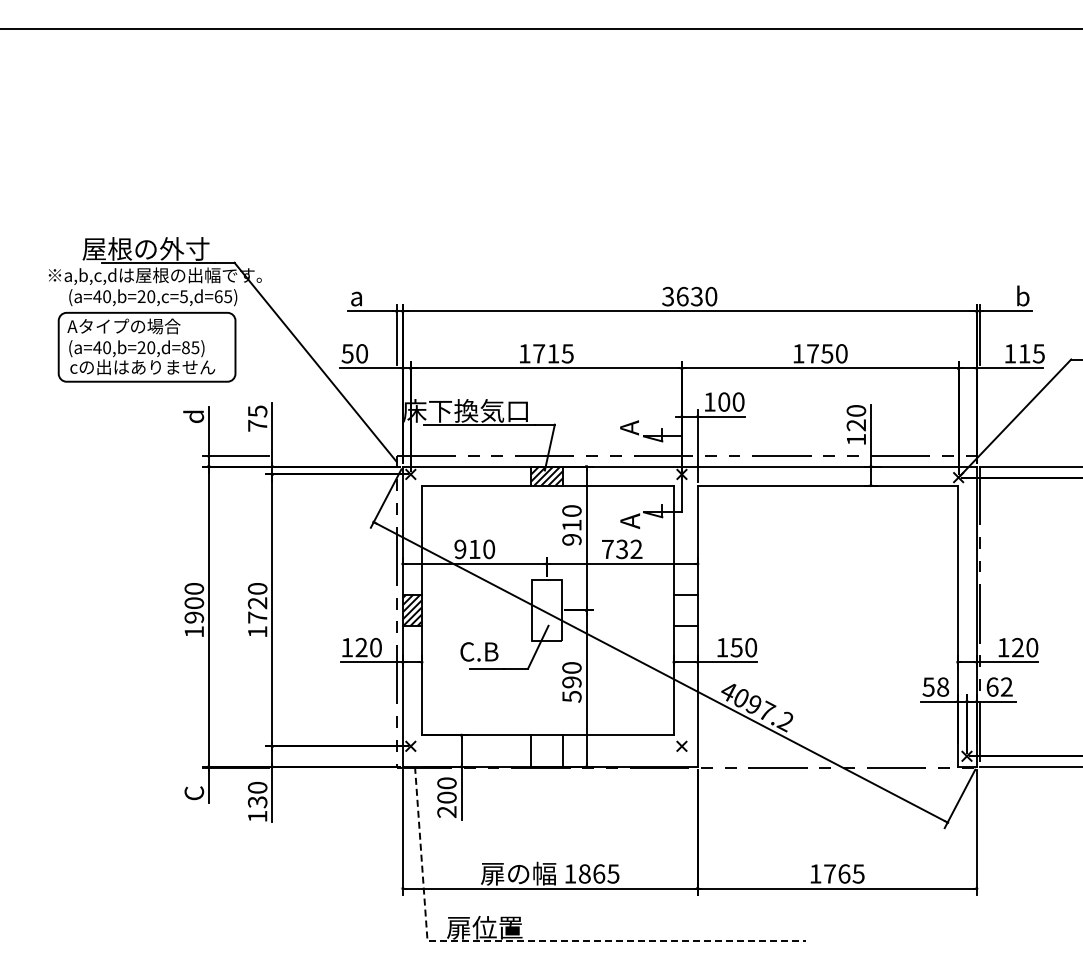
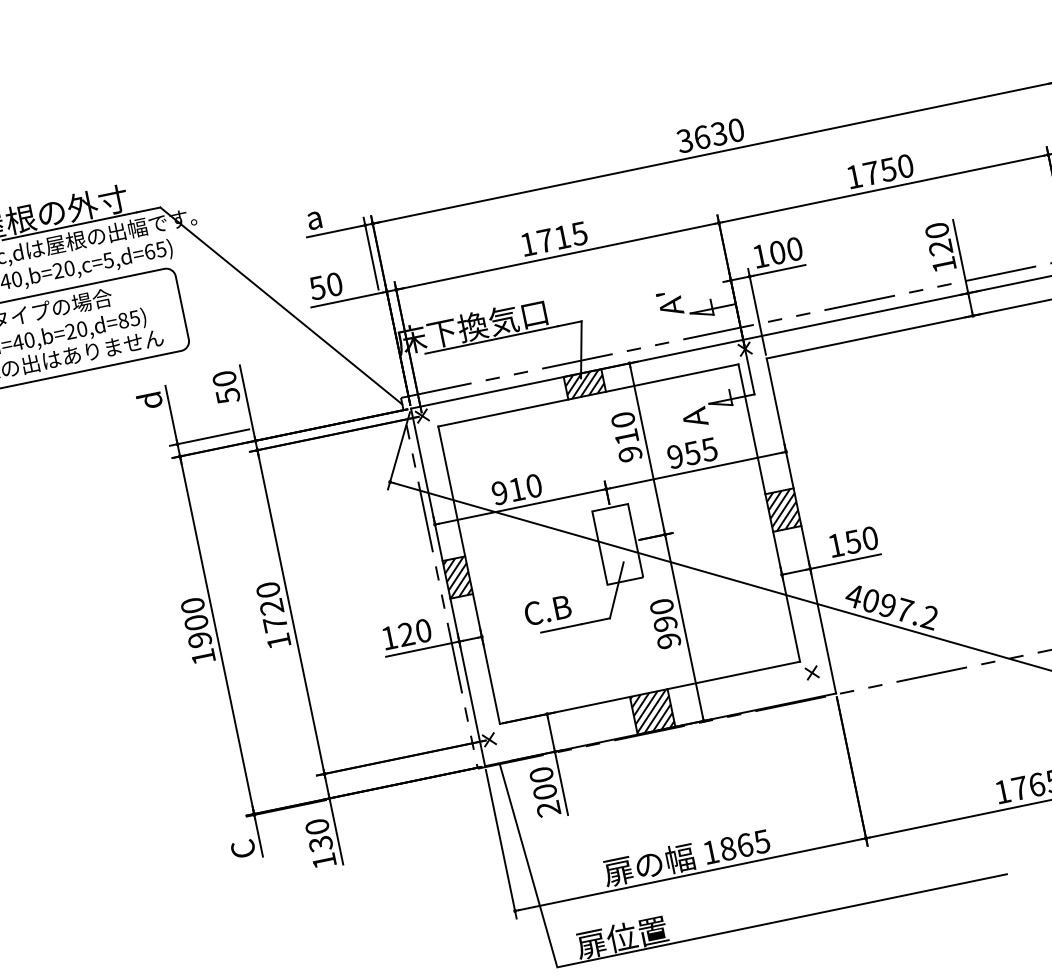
text: (622, 416) -> (660, 294), A -> A'
text: (257, 418) -> (226, 387), 75 -> 50
text: (621, 549) -> (691, 453), 732 -> 955
hatch: (685, 610) -> (782, 510), added
text: (571, 696) -> (668, 640), 590 -> 990
hatch: (546, 750) -> (651, 711), added
line: (529, 940) -> (678, 941), dashed -> solid

